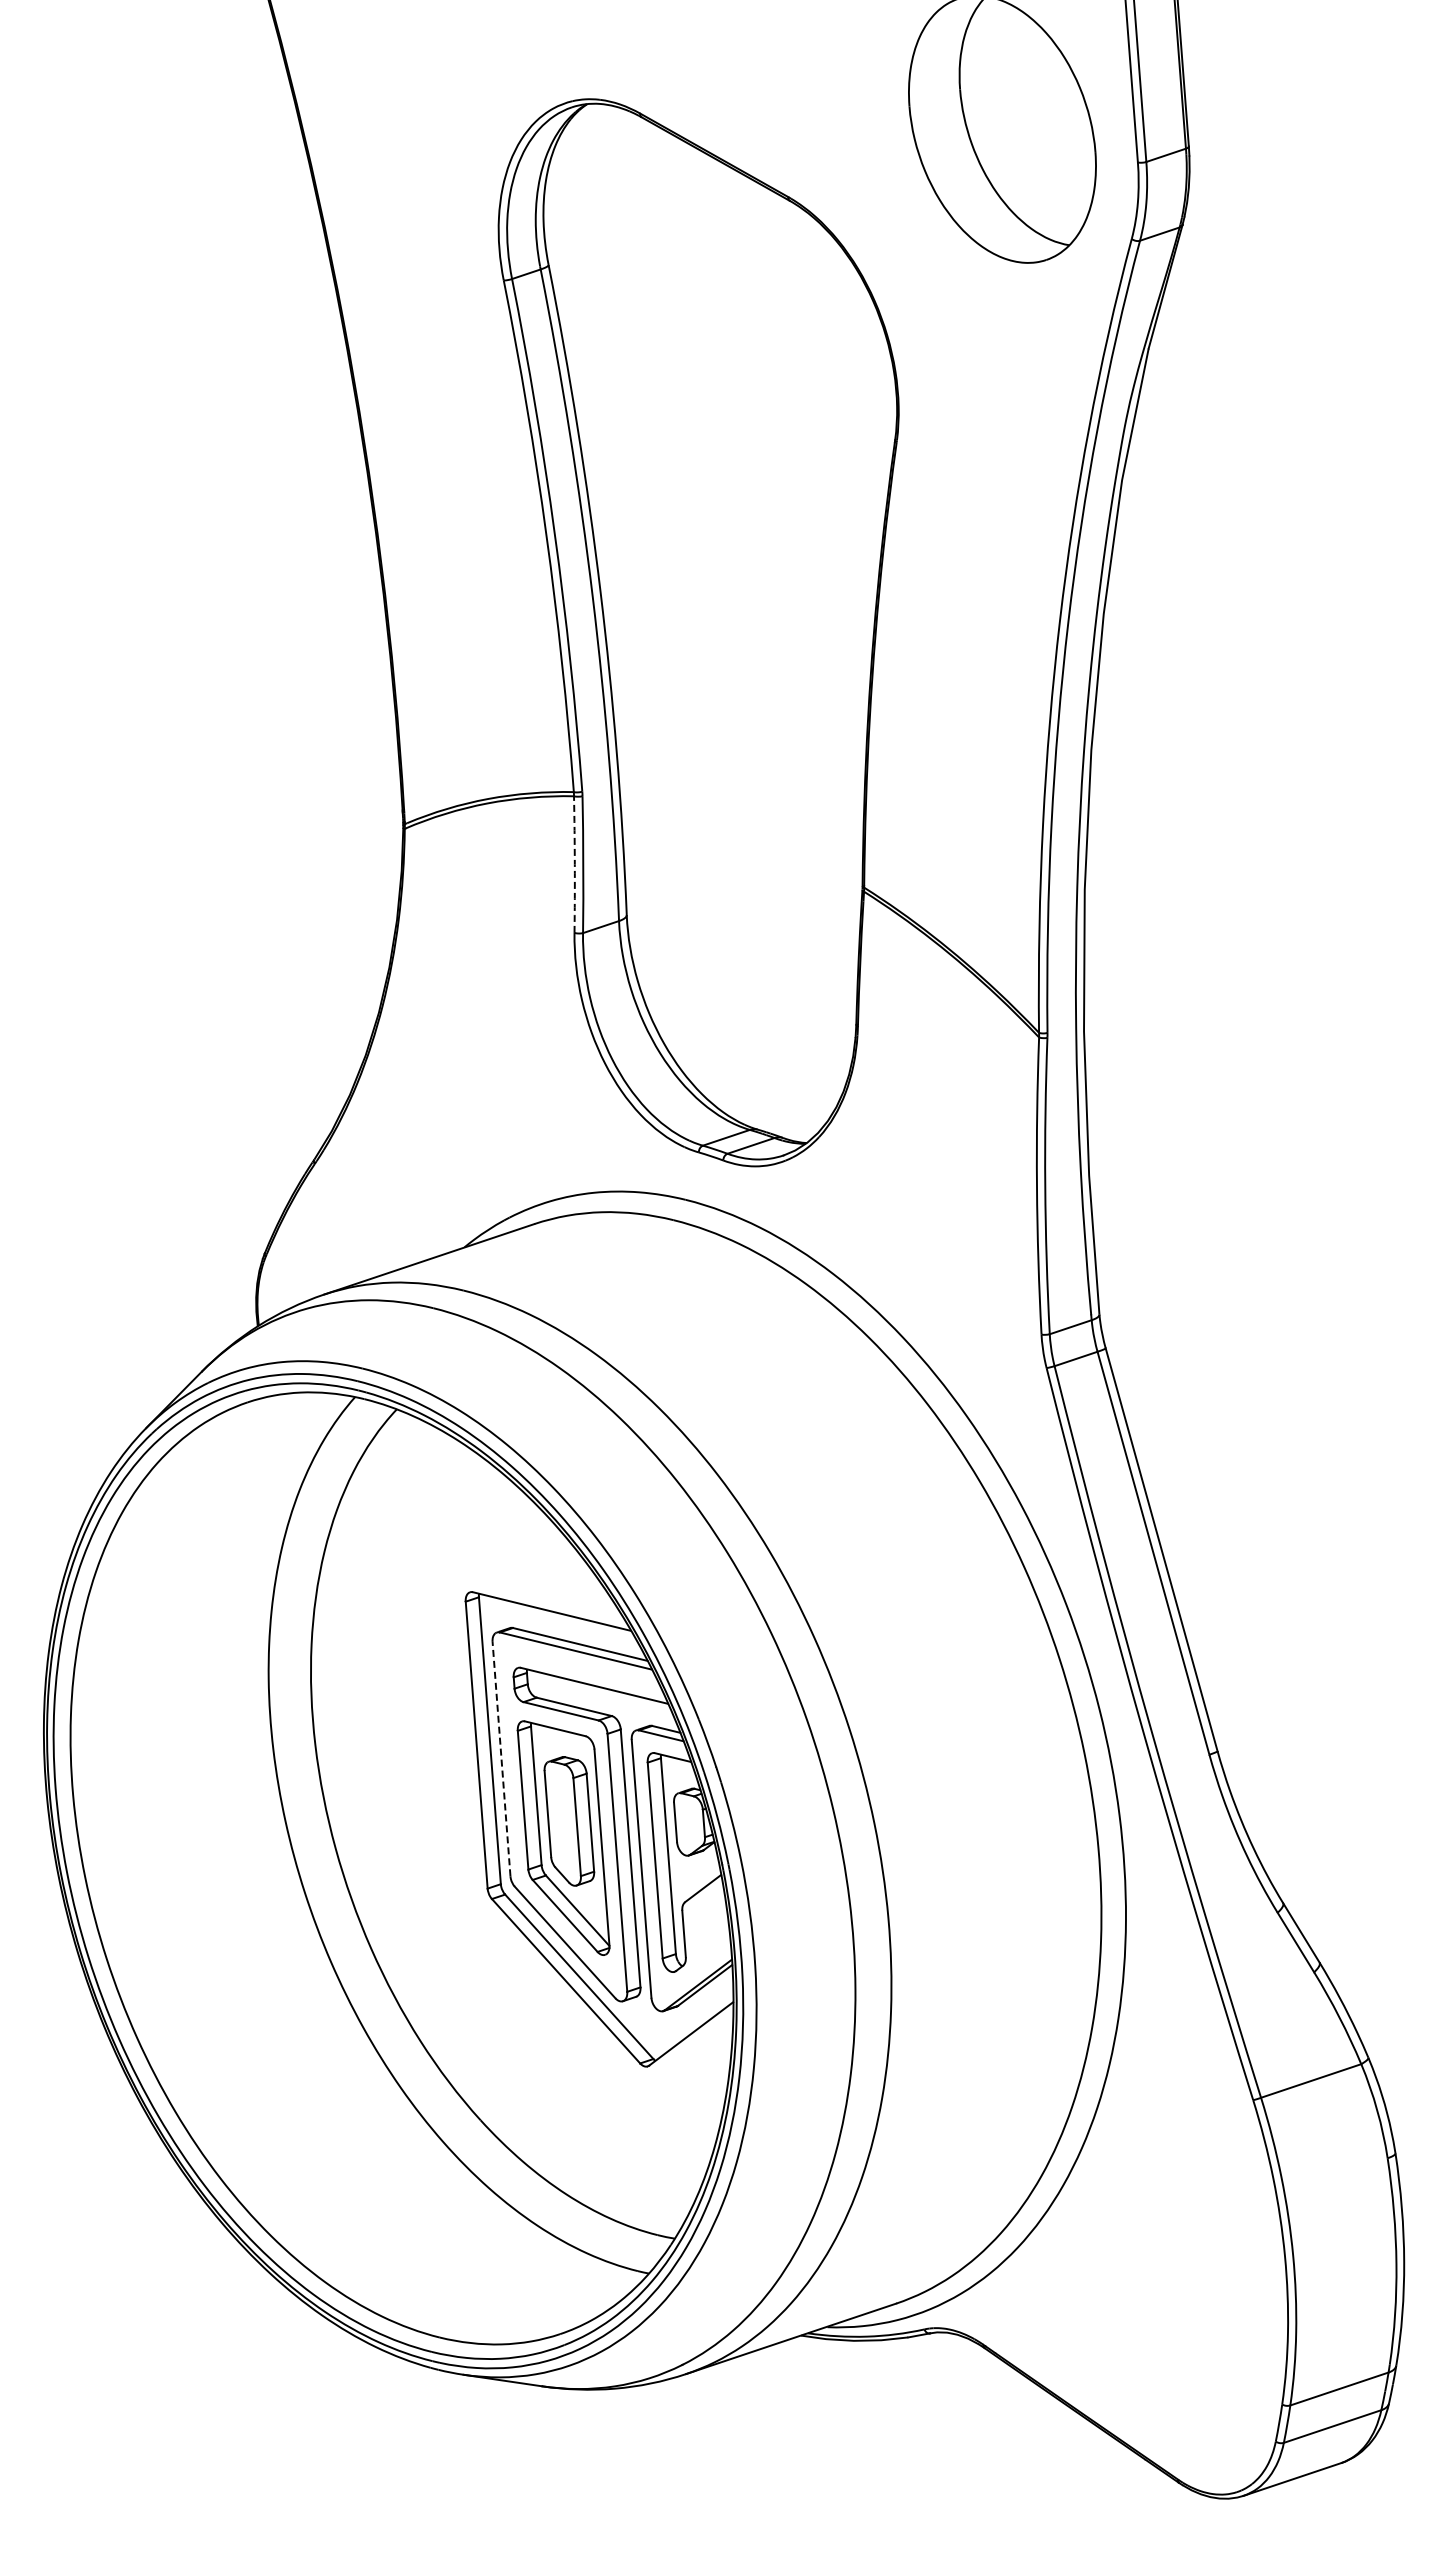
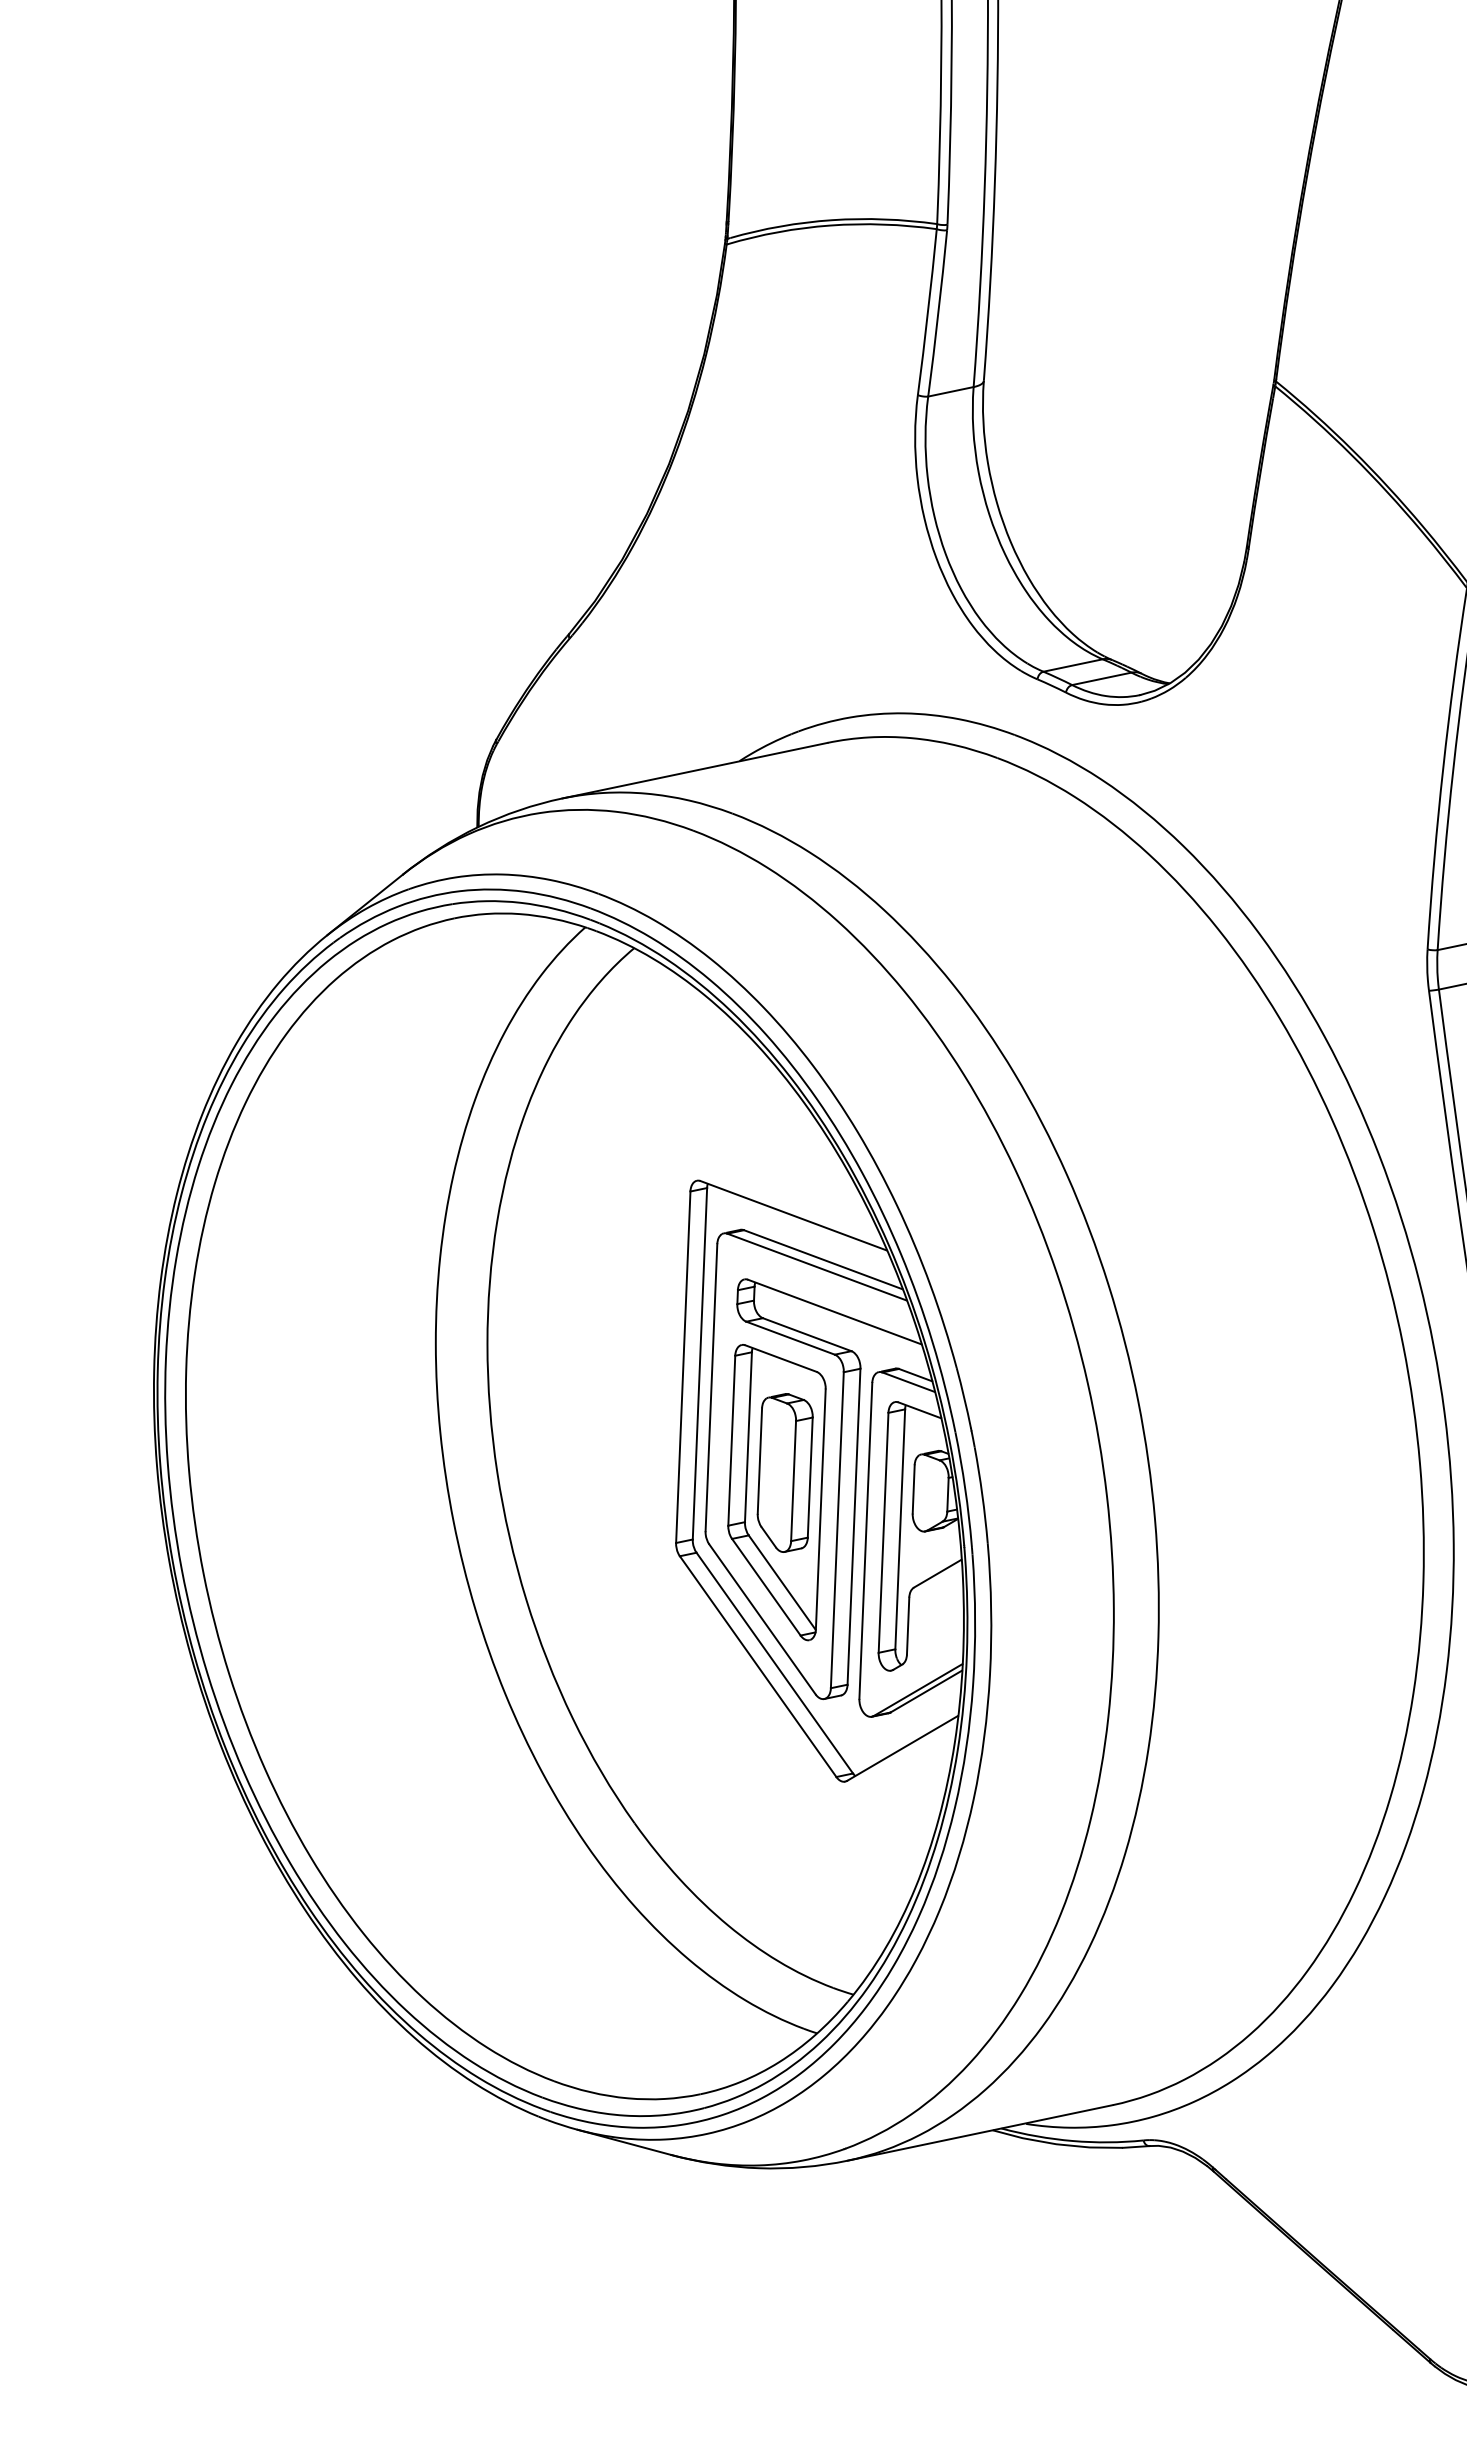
arc: (574, 864) -> (927, 312), dashed -> solid
line: (501, 1759) -> (711, 1388), dashed -> solid

